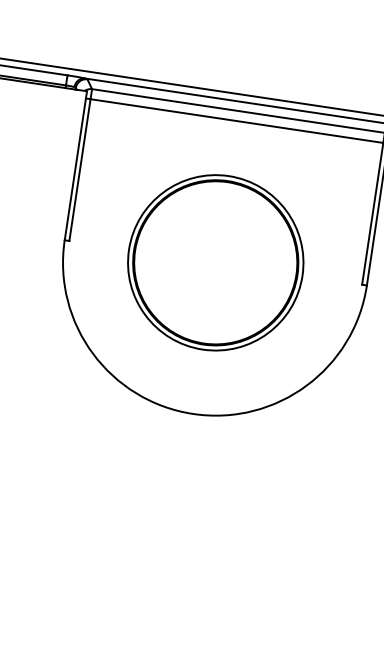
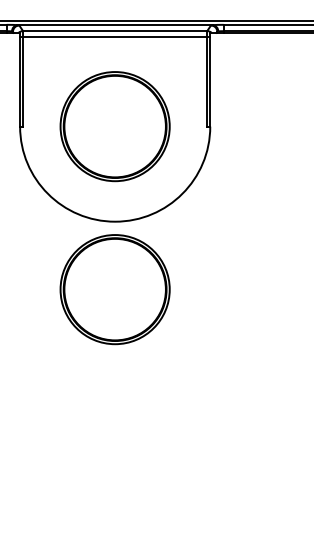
part: (176, 521) -> (114, 289), added

